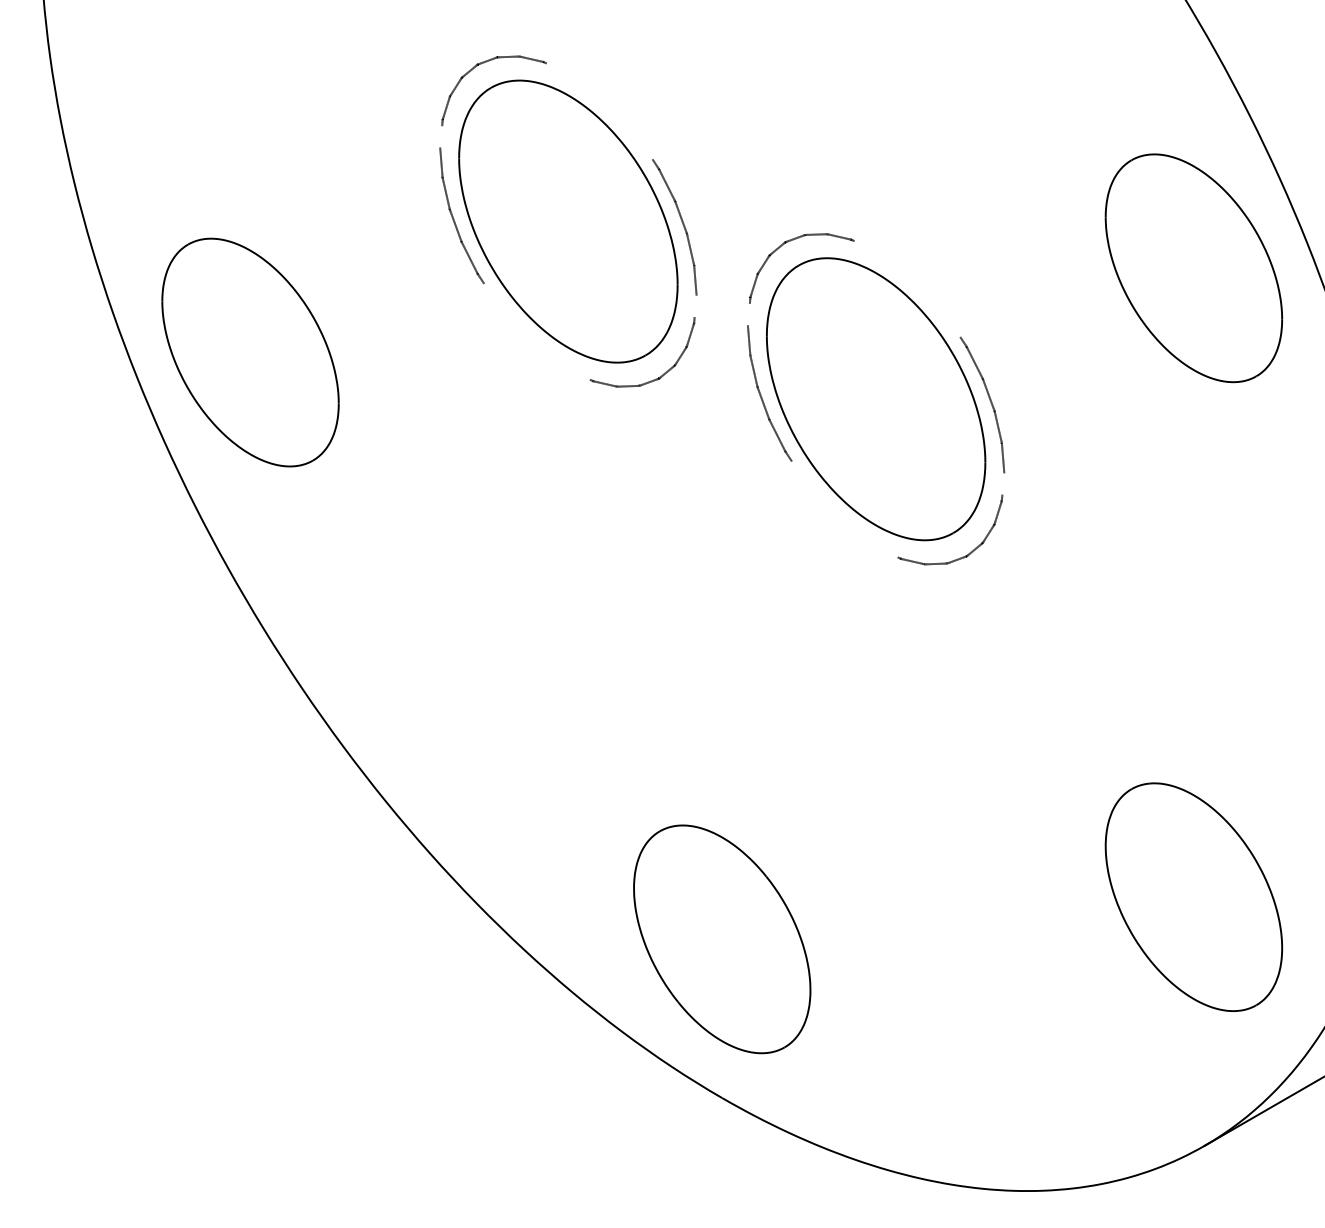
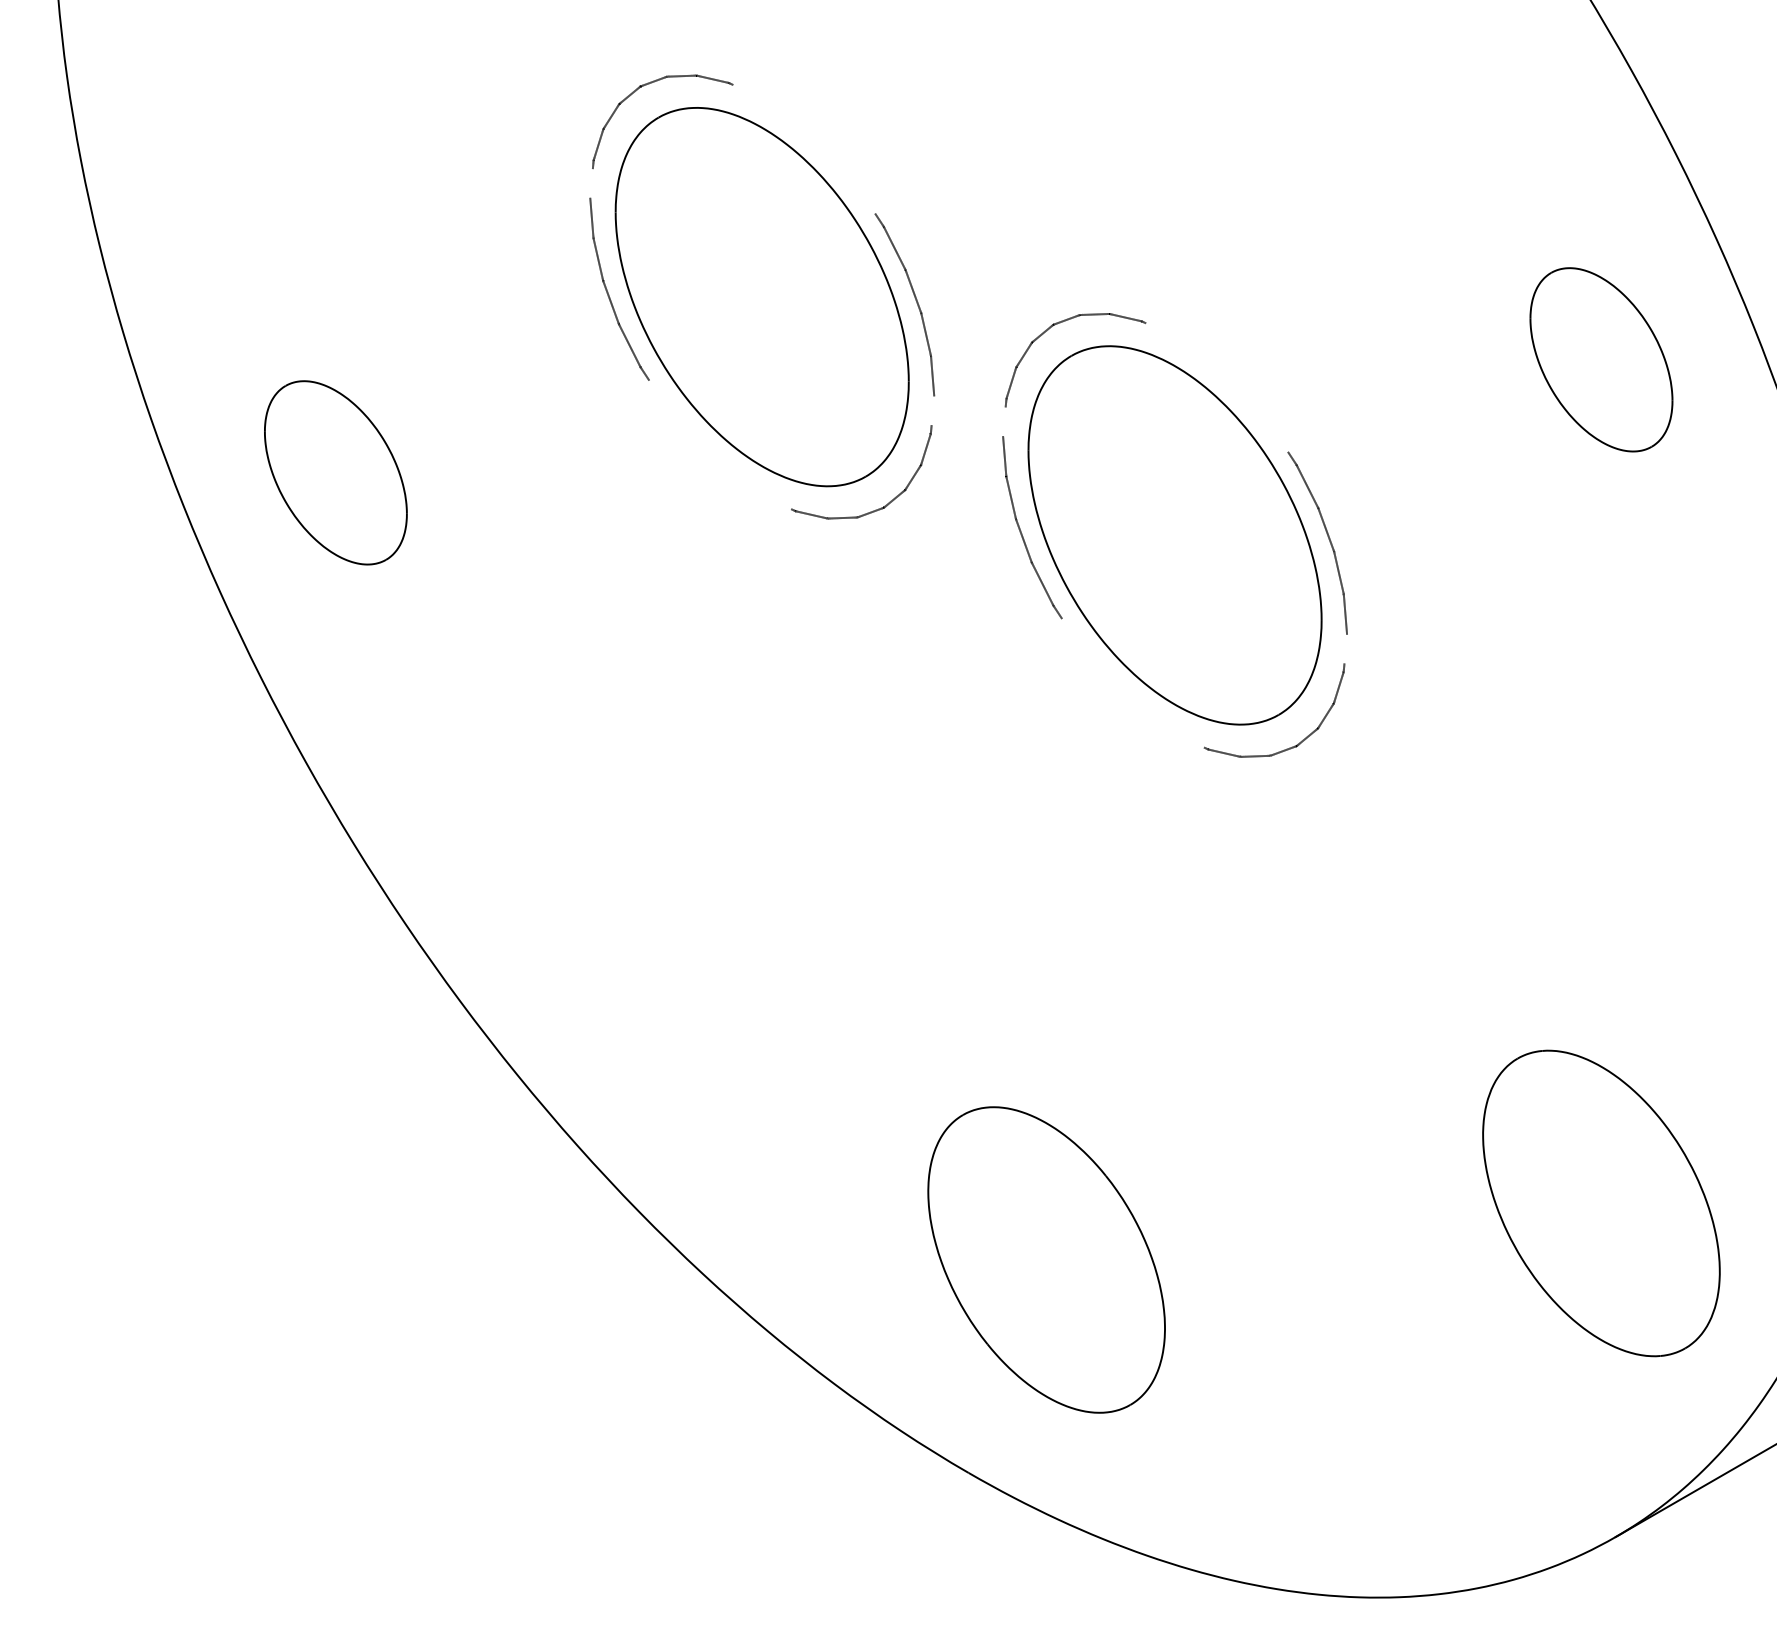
part: (1193, 268) -> (1601, 359), size x0.6
part: (250, 352) -> (335, 472), size x0.6
part: (722, 938) -> (1046, 1259), moved

